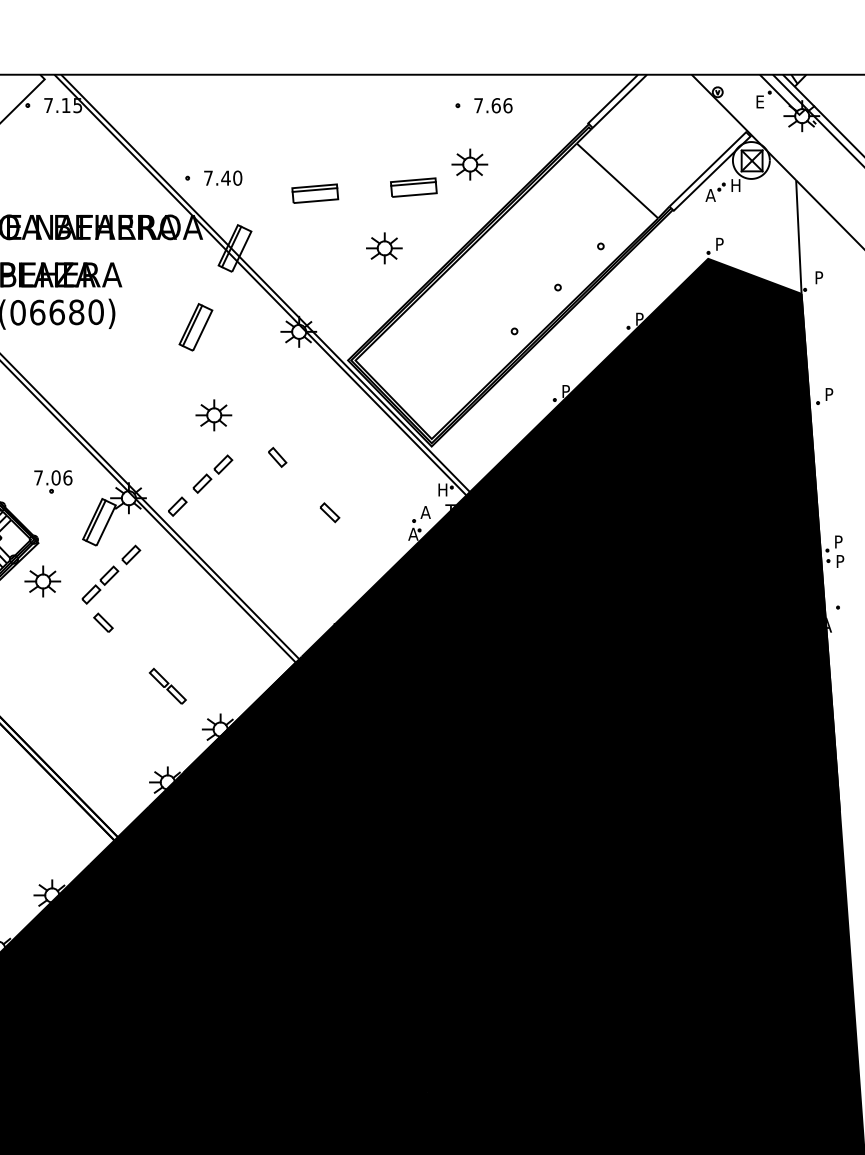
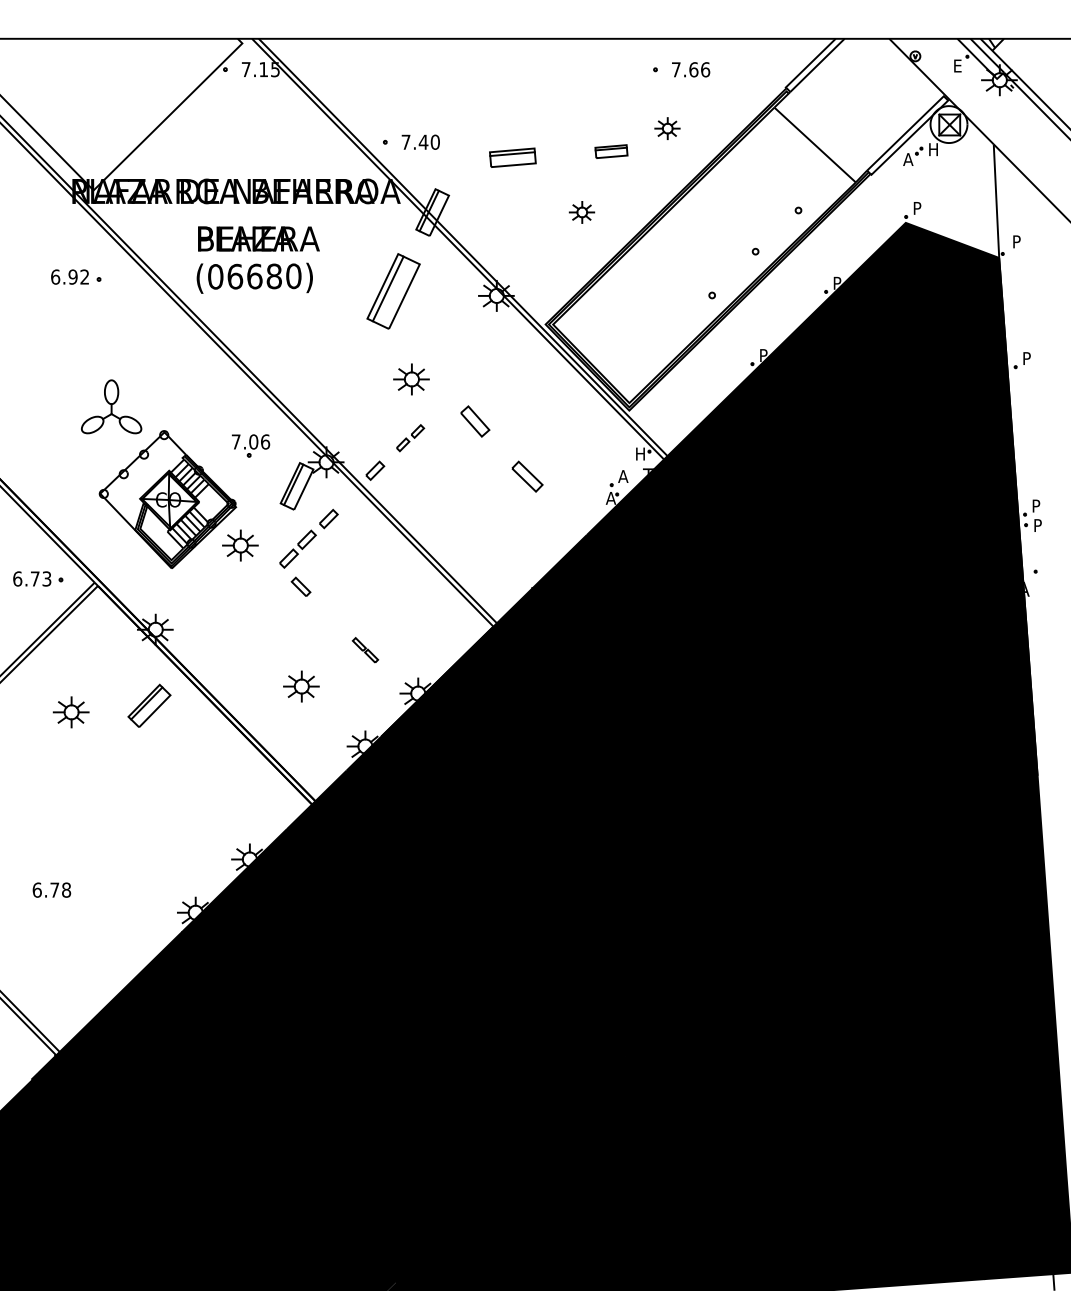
part: (469, 164) -> (667, 128), size x0.7
part: (413, 187) -> (611, 151), size x0.7
part: (383, 248) -> (581, 212), size x0.7
part: (195, 327) -> (393, 291), size x1.6
part: (276, 457) -> (474, 421), size x1.6
part: (212, 473) -> (410, 437), size x0.7
part: (329, 512) -> (527, 476), size x1.6
part: (167, 685) -> (365, 649), size x0.7
part: (103, 722) -> (301, 686), added

